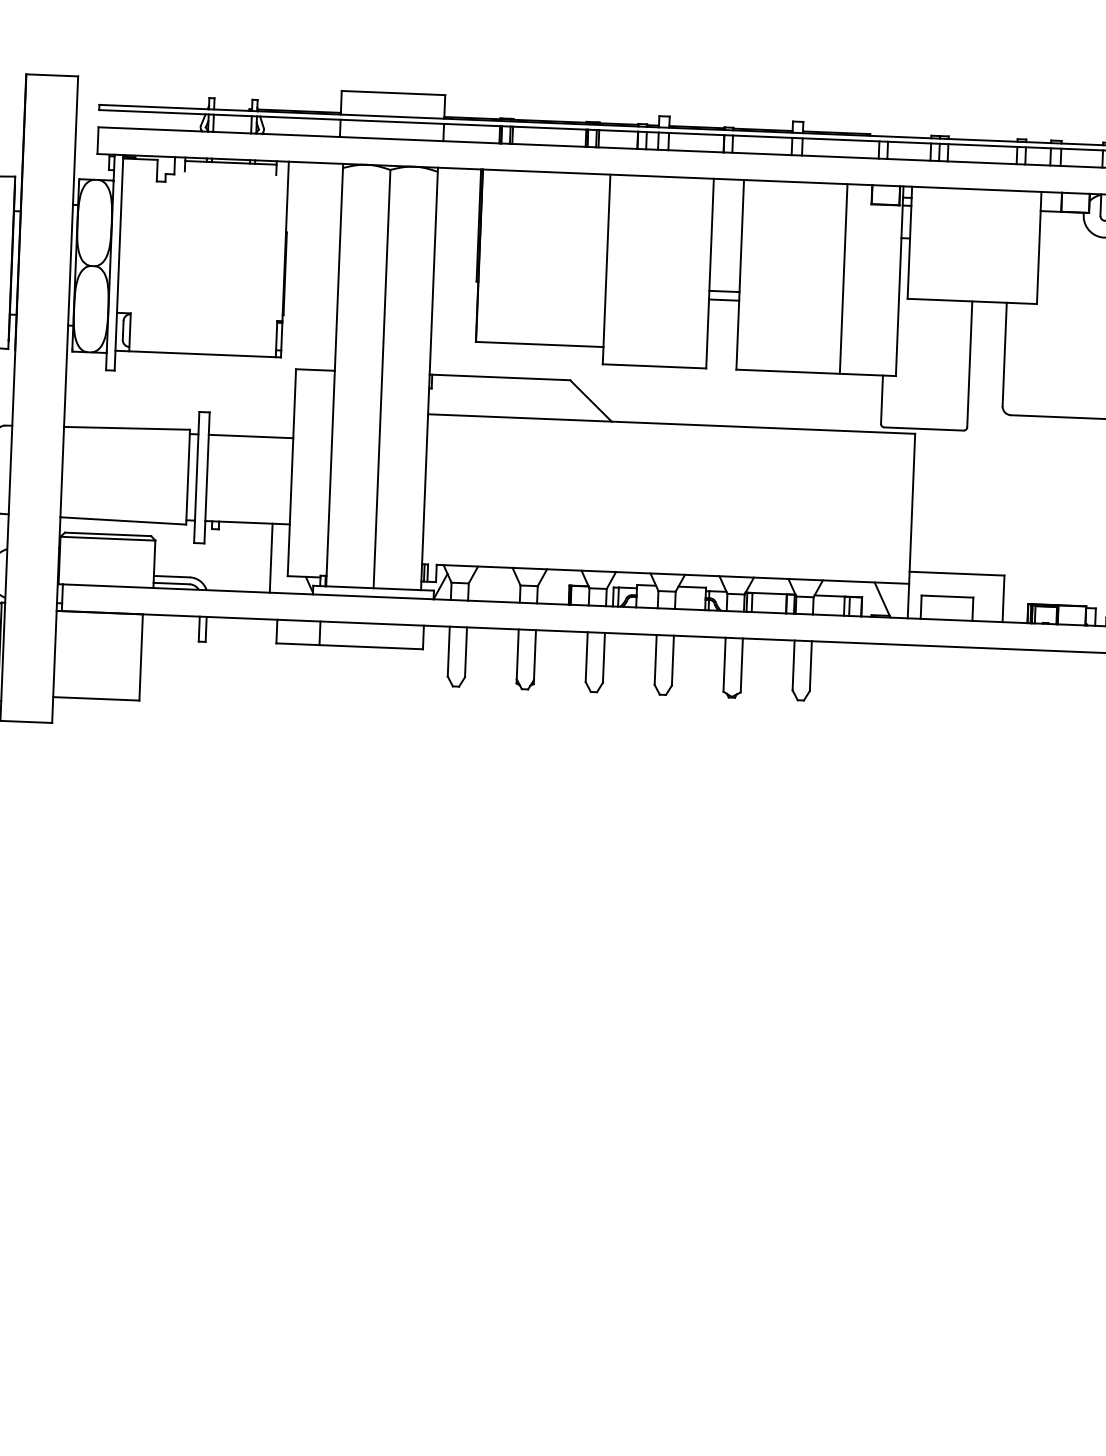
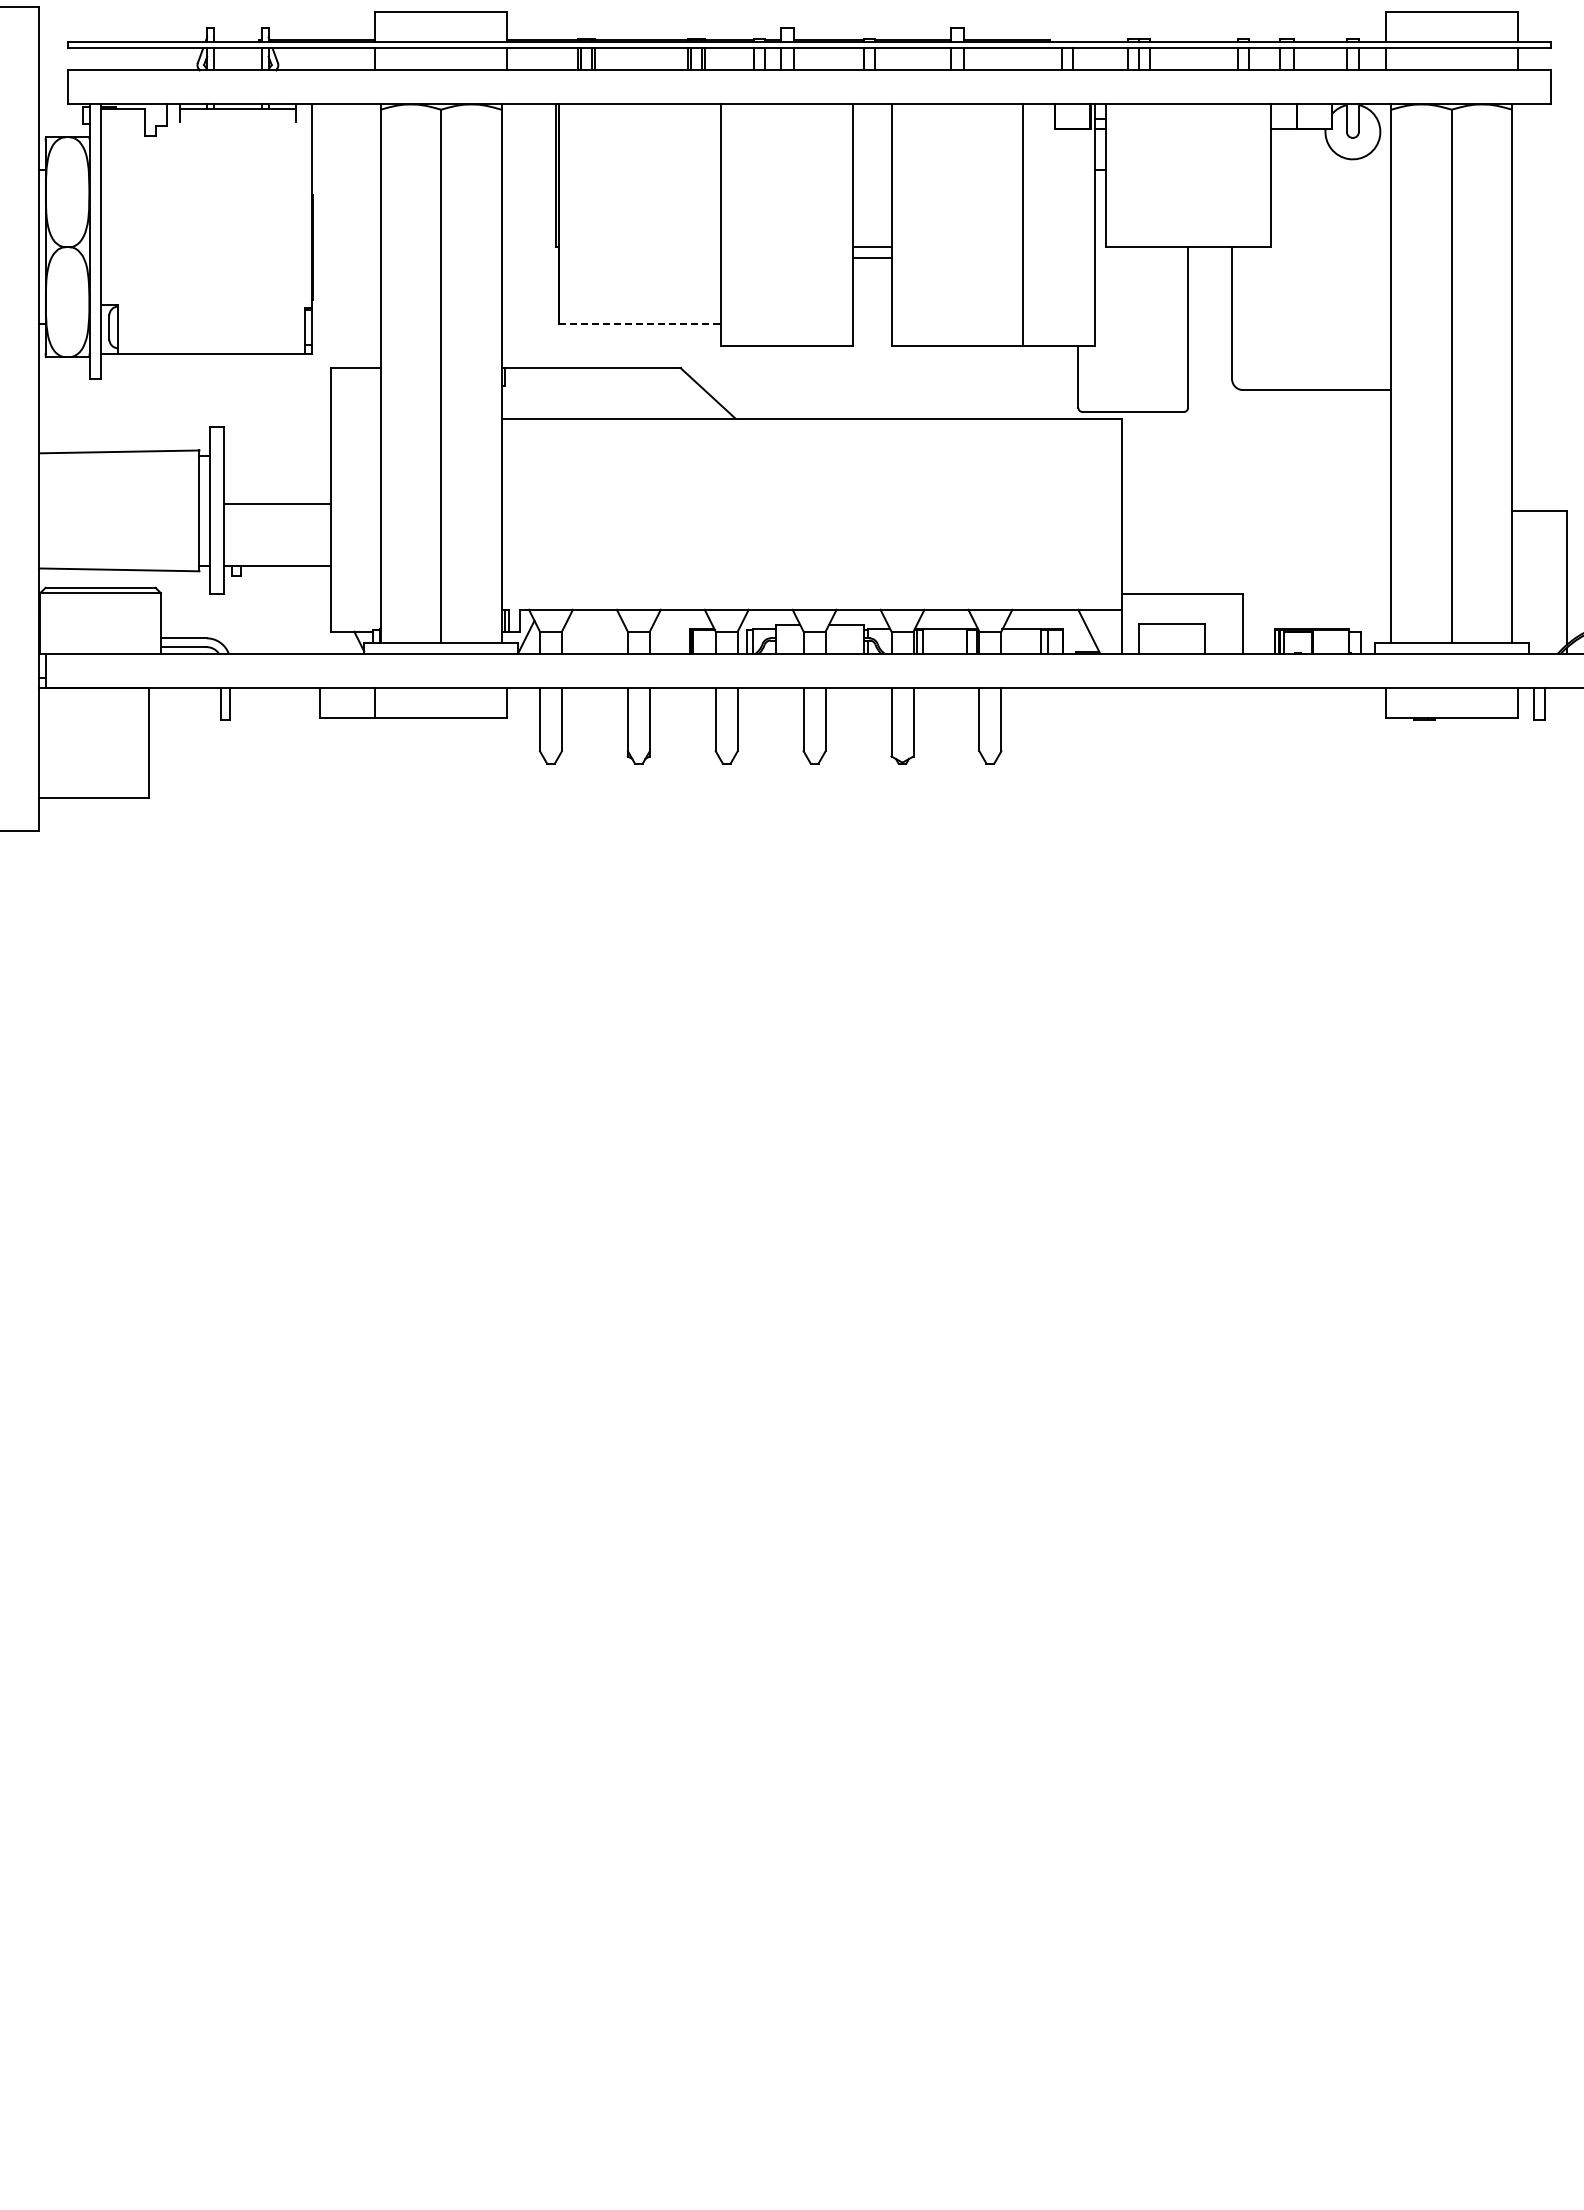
line: (540, 344) -> (640, 324), solid -> dashed
line: (251, 436) -> (277, 503), moved
line: (271, 558) -> (309, 609), removed

